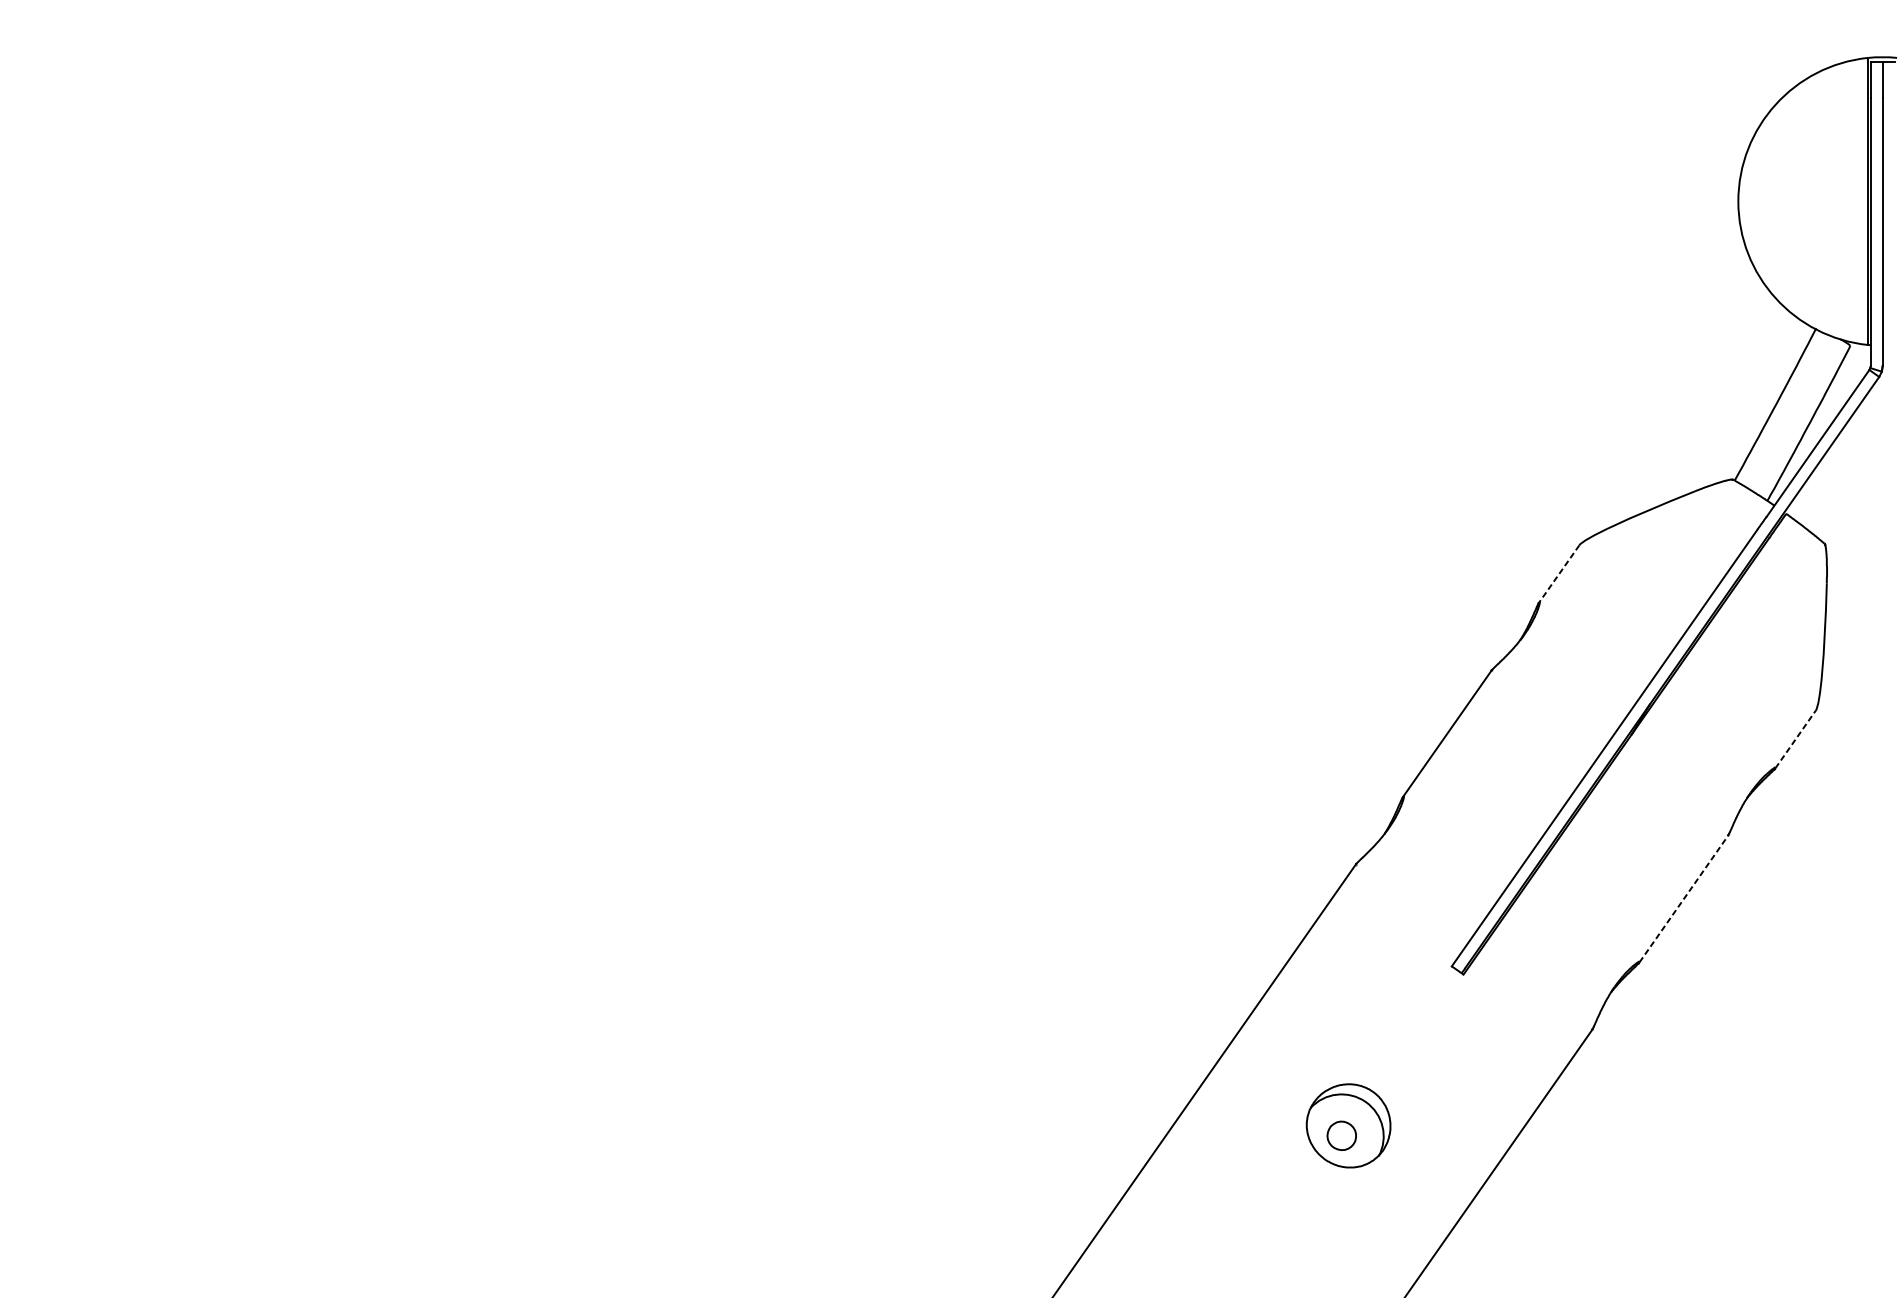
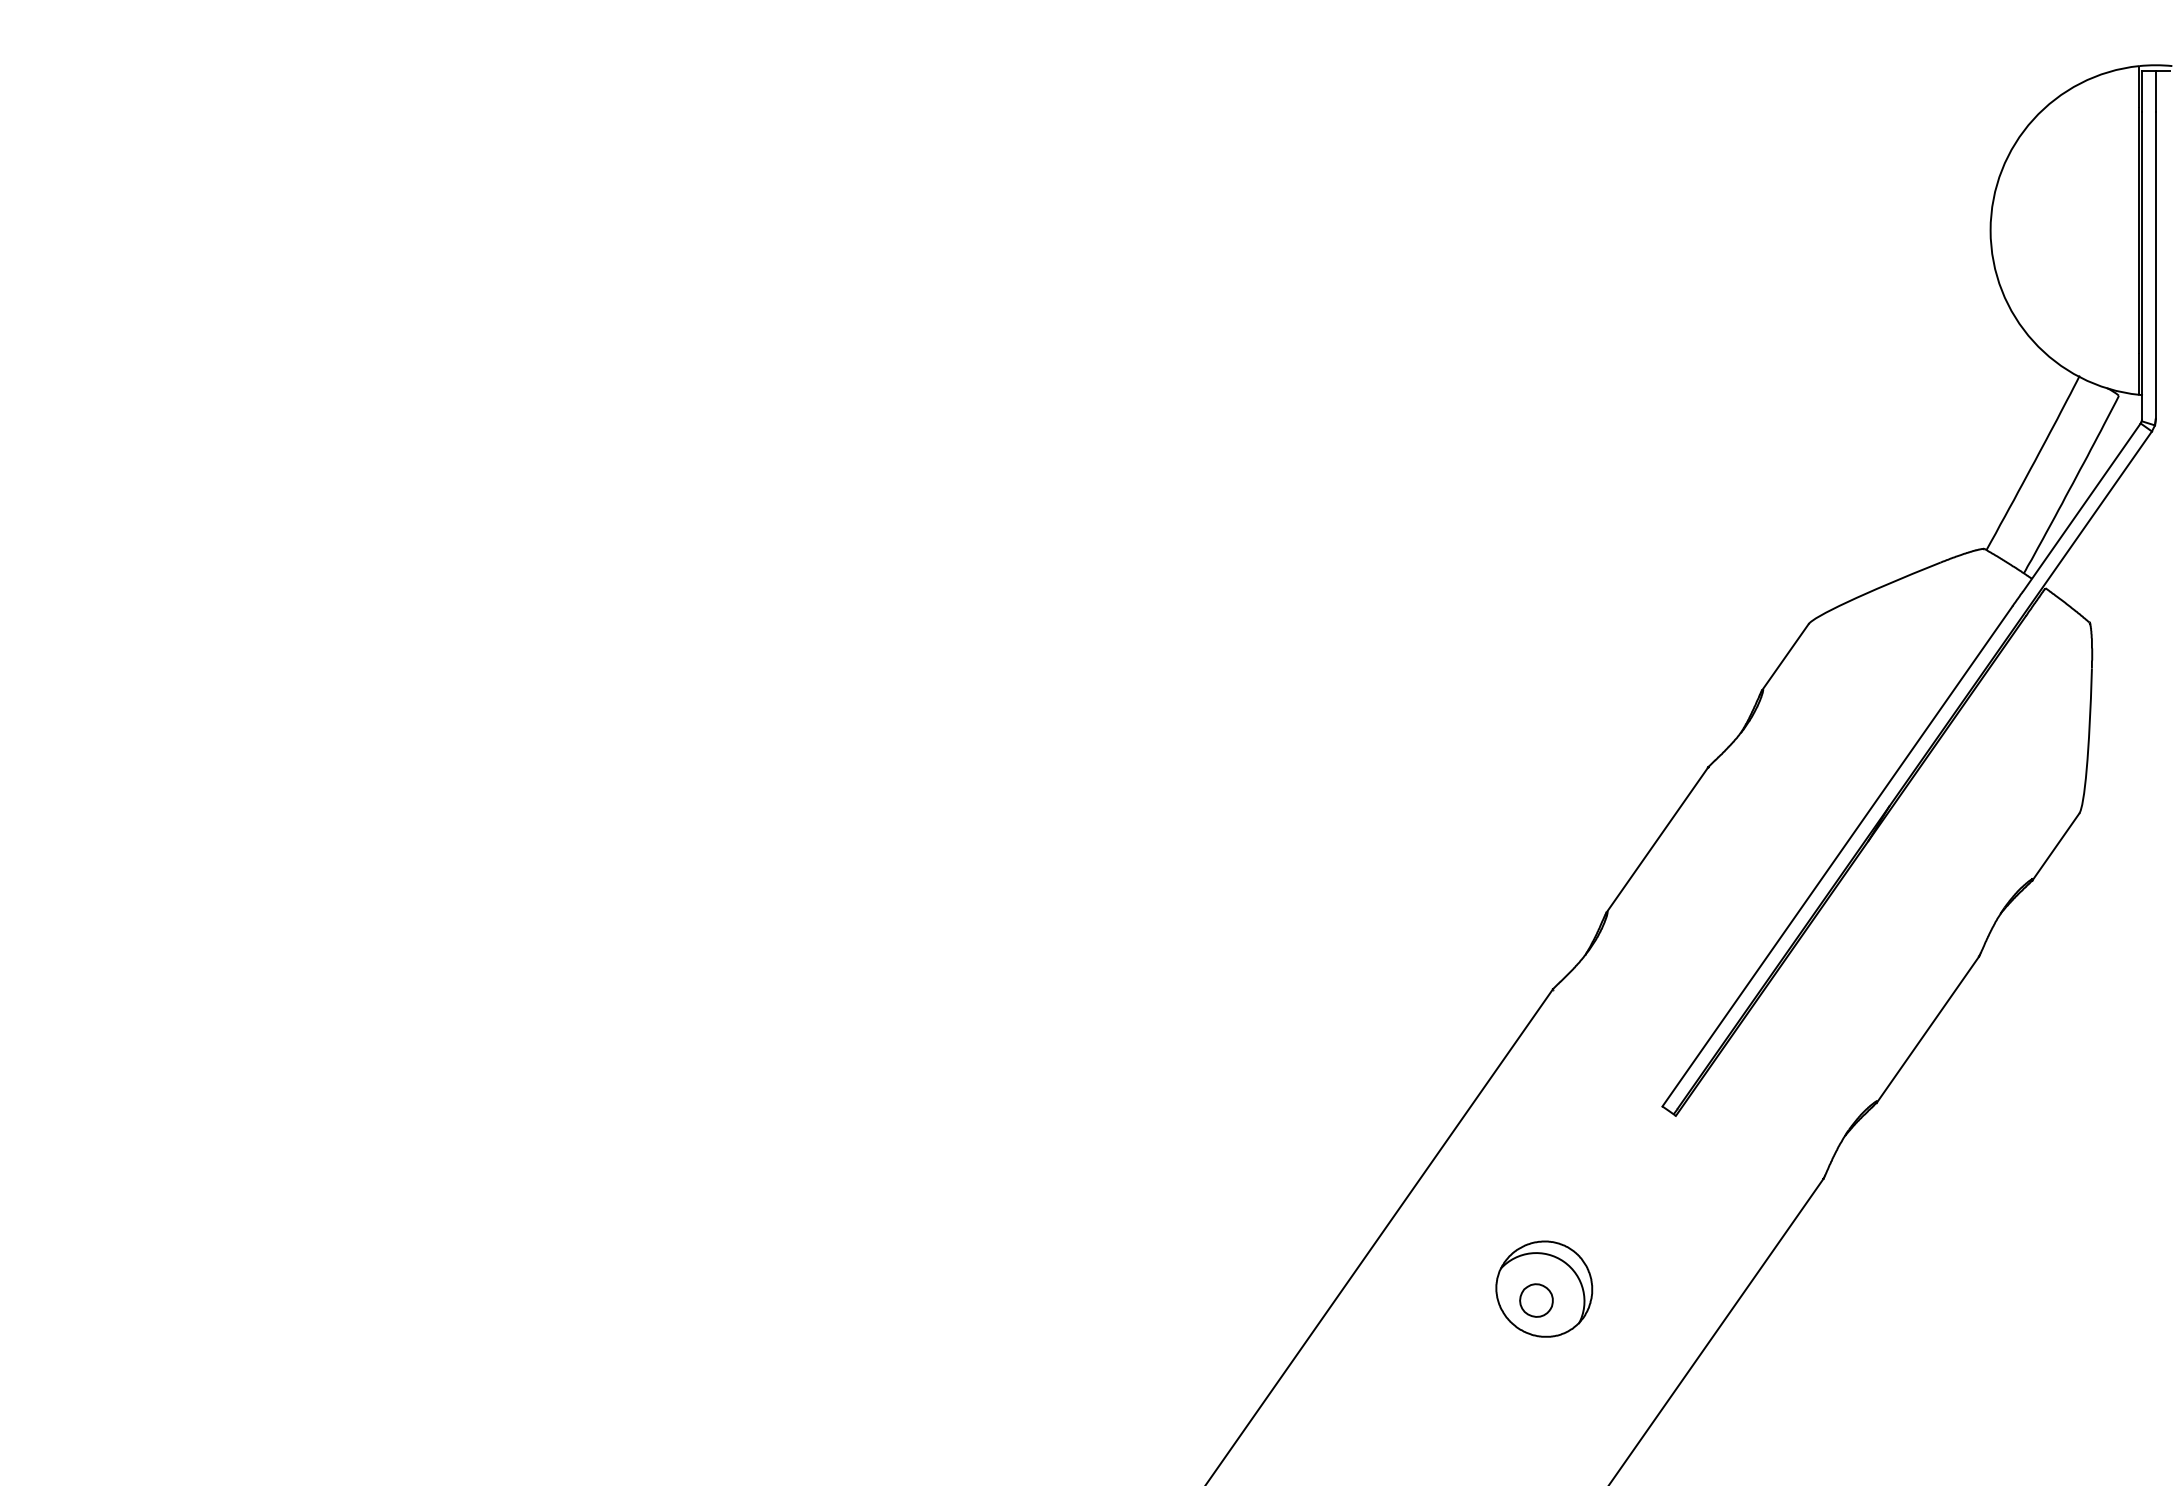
line: (1559, 574) -> (1785, 657), dashed -> solid
line: (1795, 739) -> (2056, 846), dashed -> solid
line: (1684, 899) -> (1928, 1029), dashed -> solid

